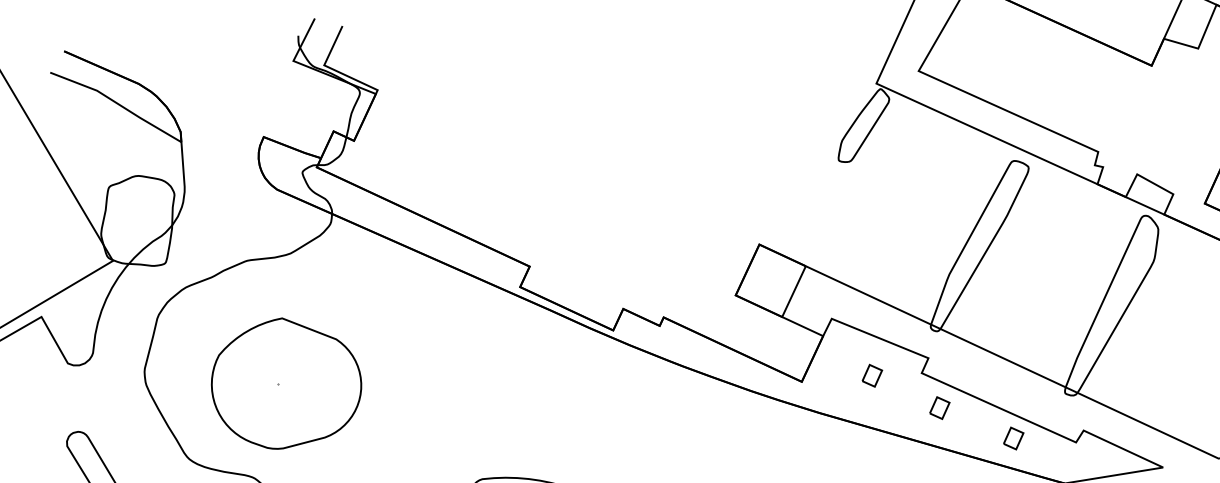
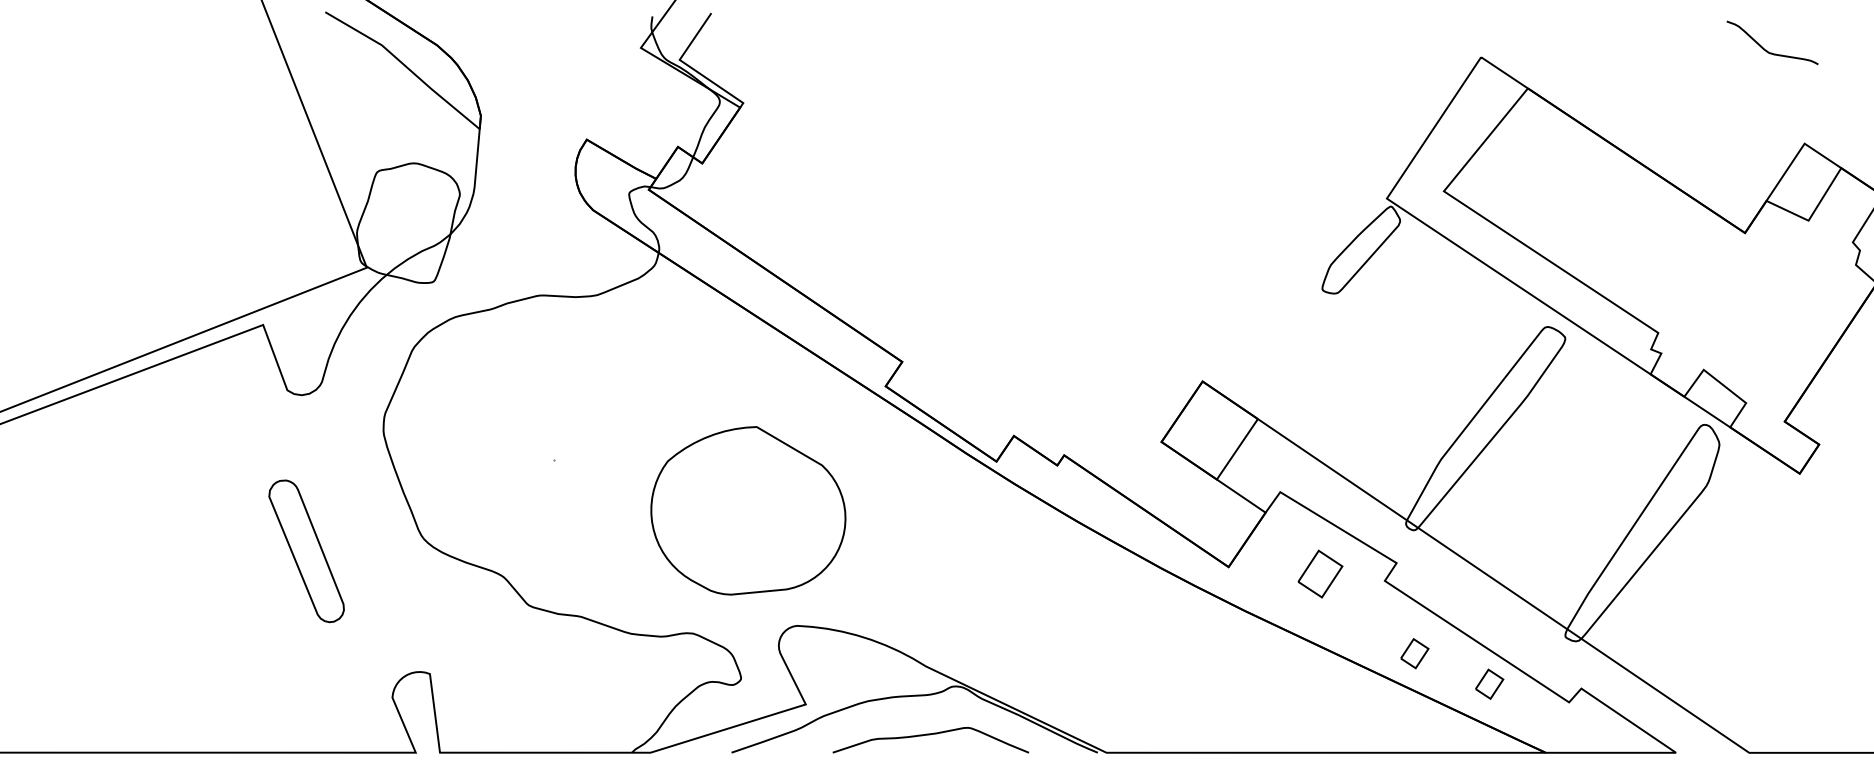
part: (872, 375) -> (1320, 573), size x1.6
part: (286, 382) -> (748, 510), moved
part: (939, 407) -> (1414, 653), moved

